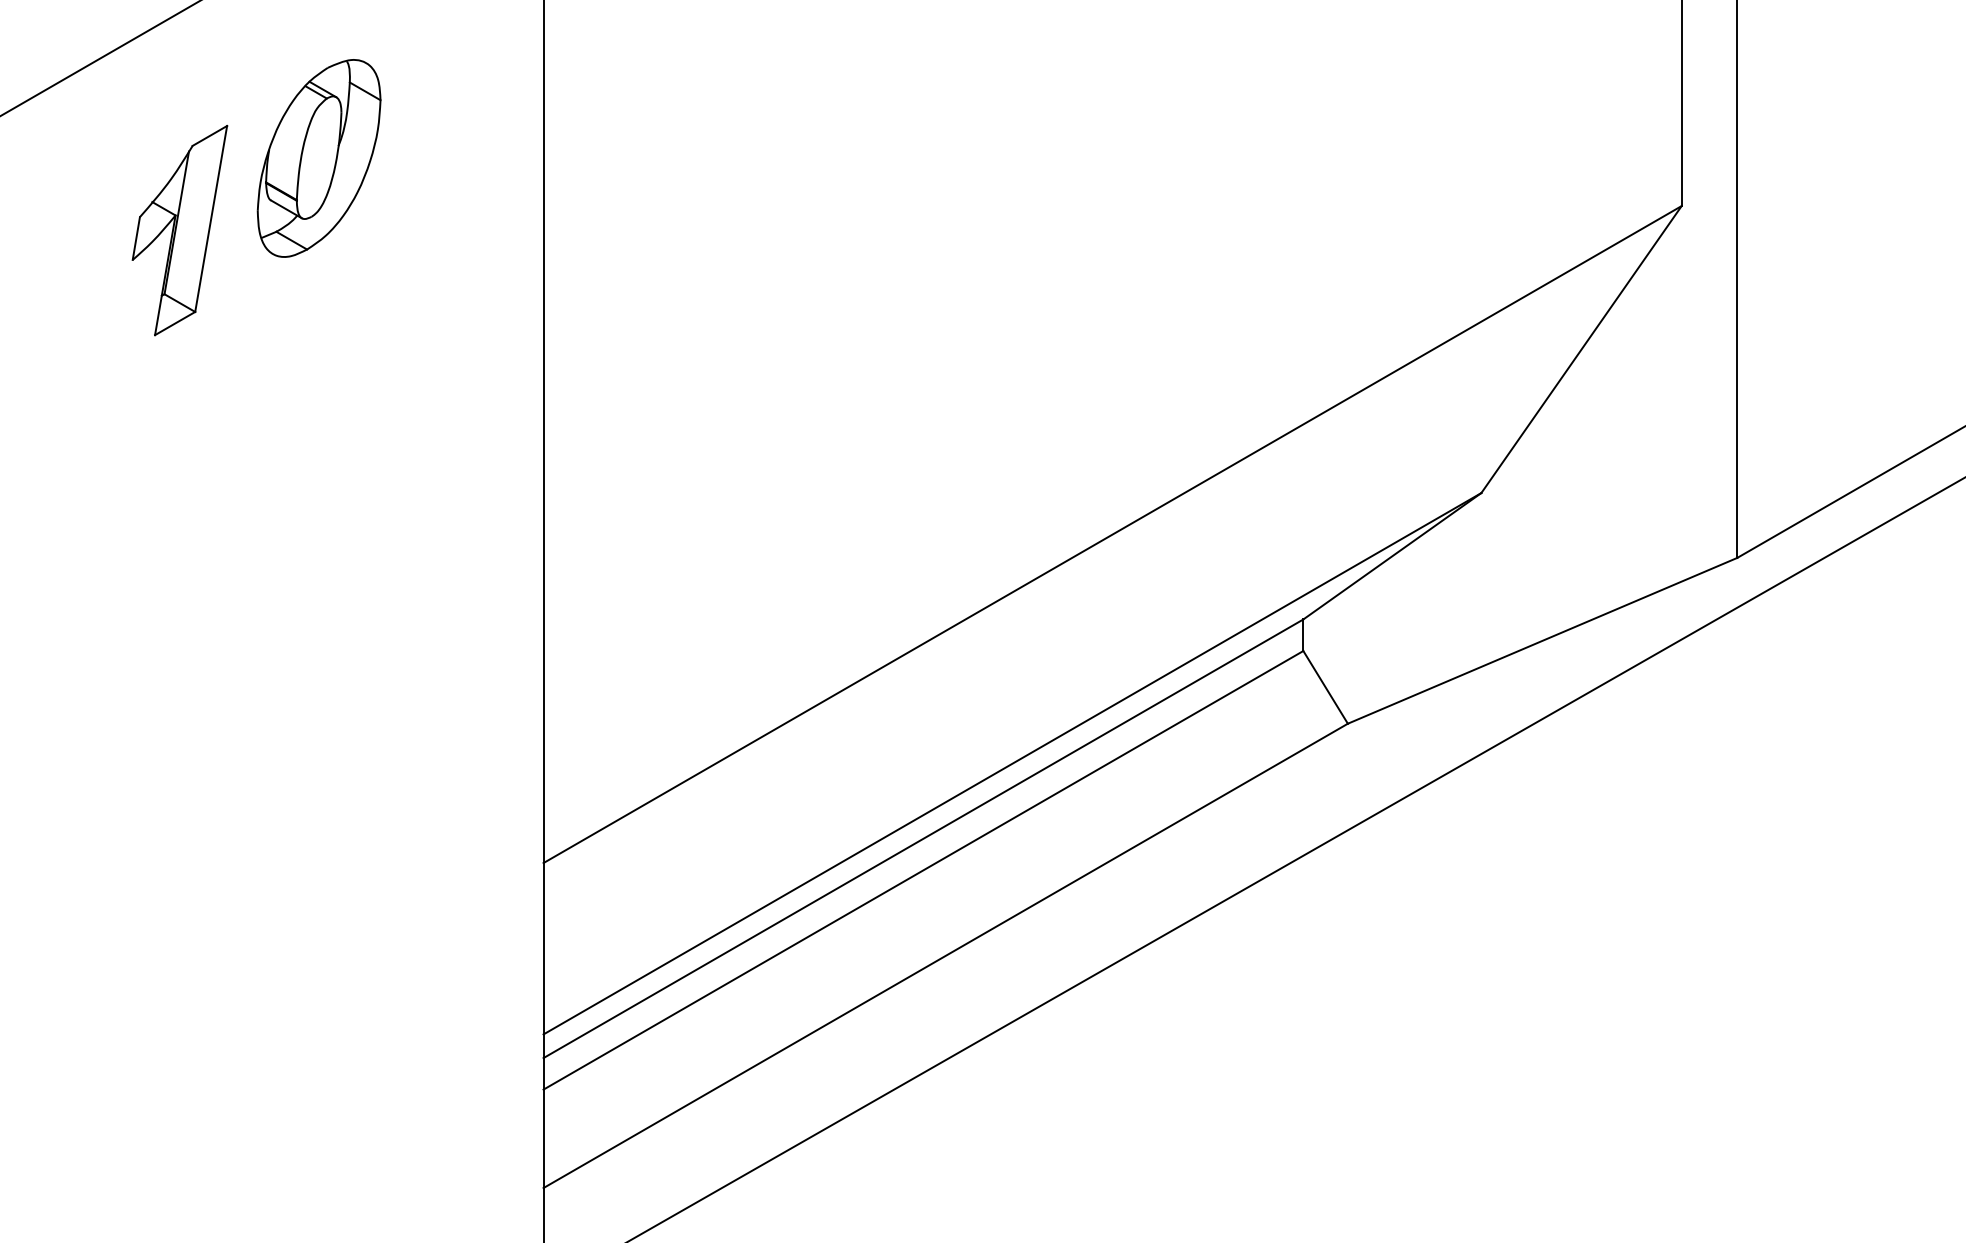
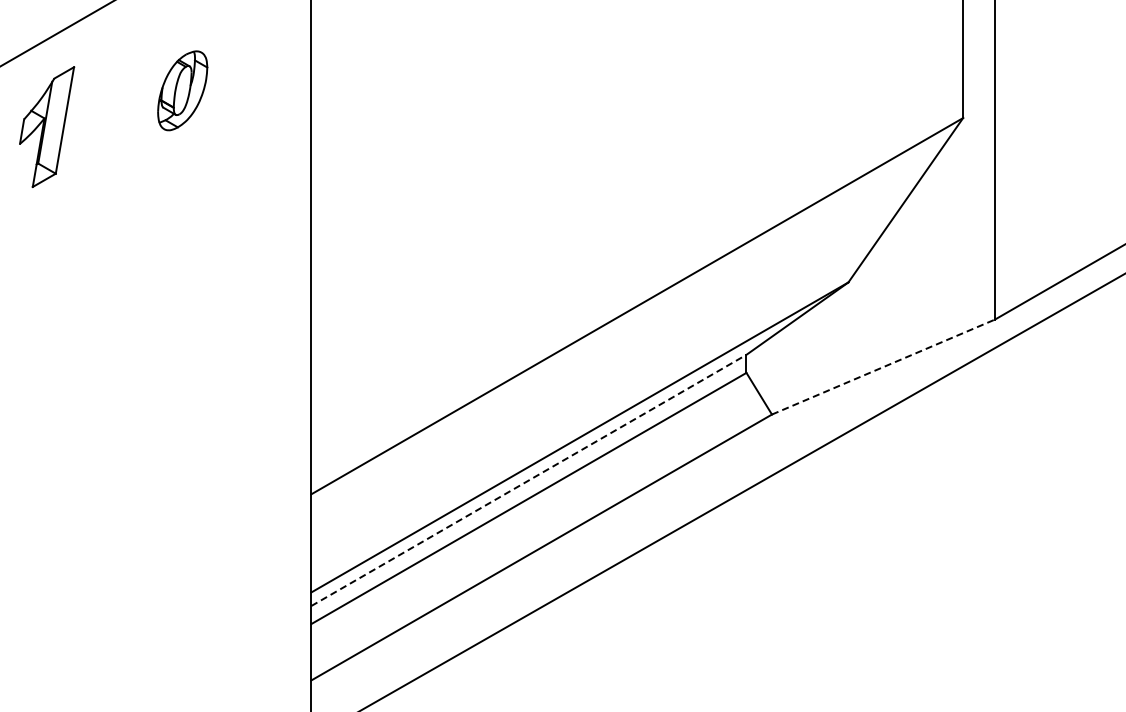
part: (318, 157) -> (182, 90), size x0.7
part: (180, 229) -> (47, 126), moved
line: (1542, 639) -> (883, 366), solid -> dashed
line: (924, 838) -> (529, 480), solid -> dashed

